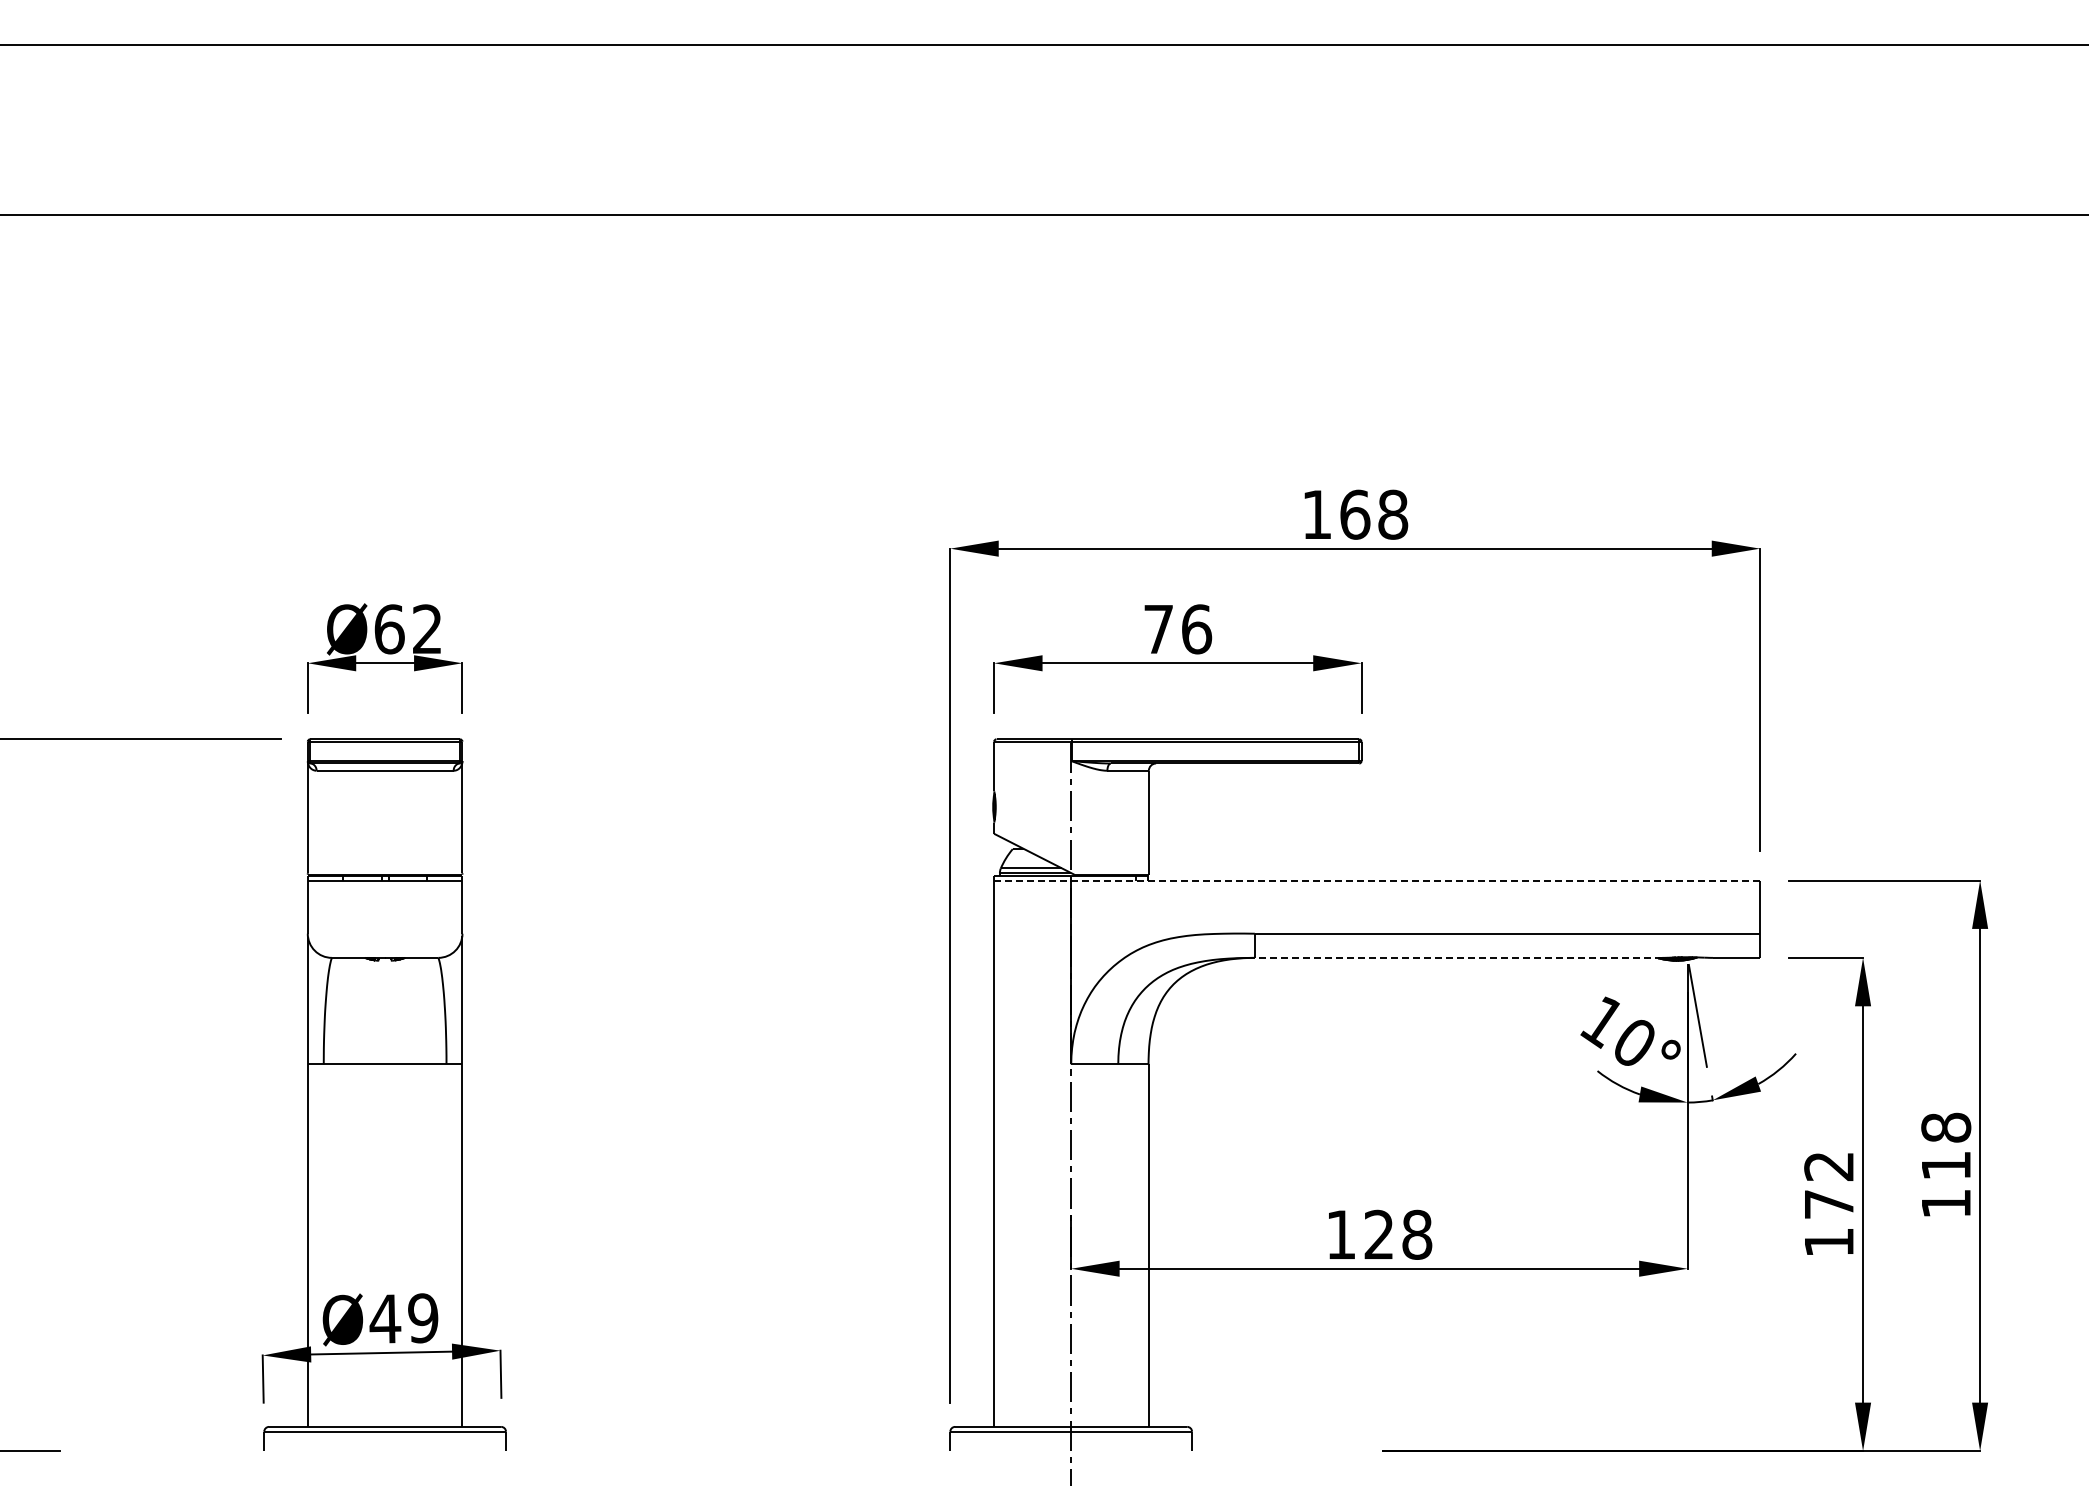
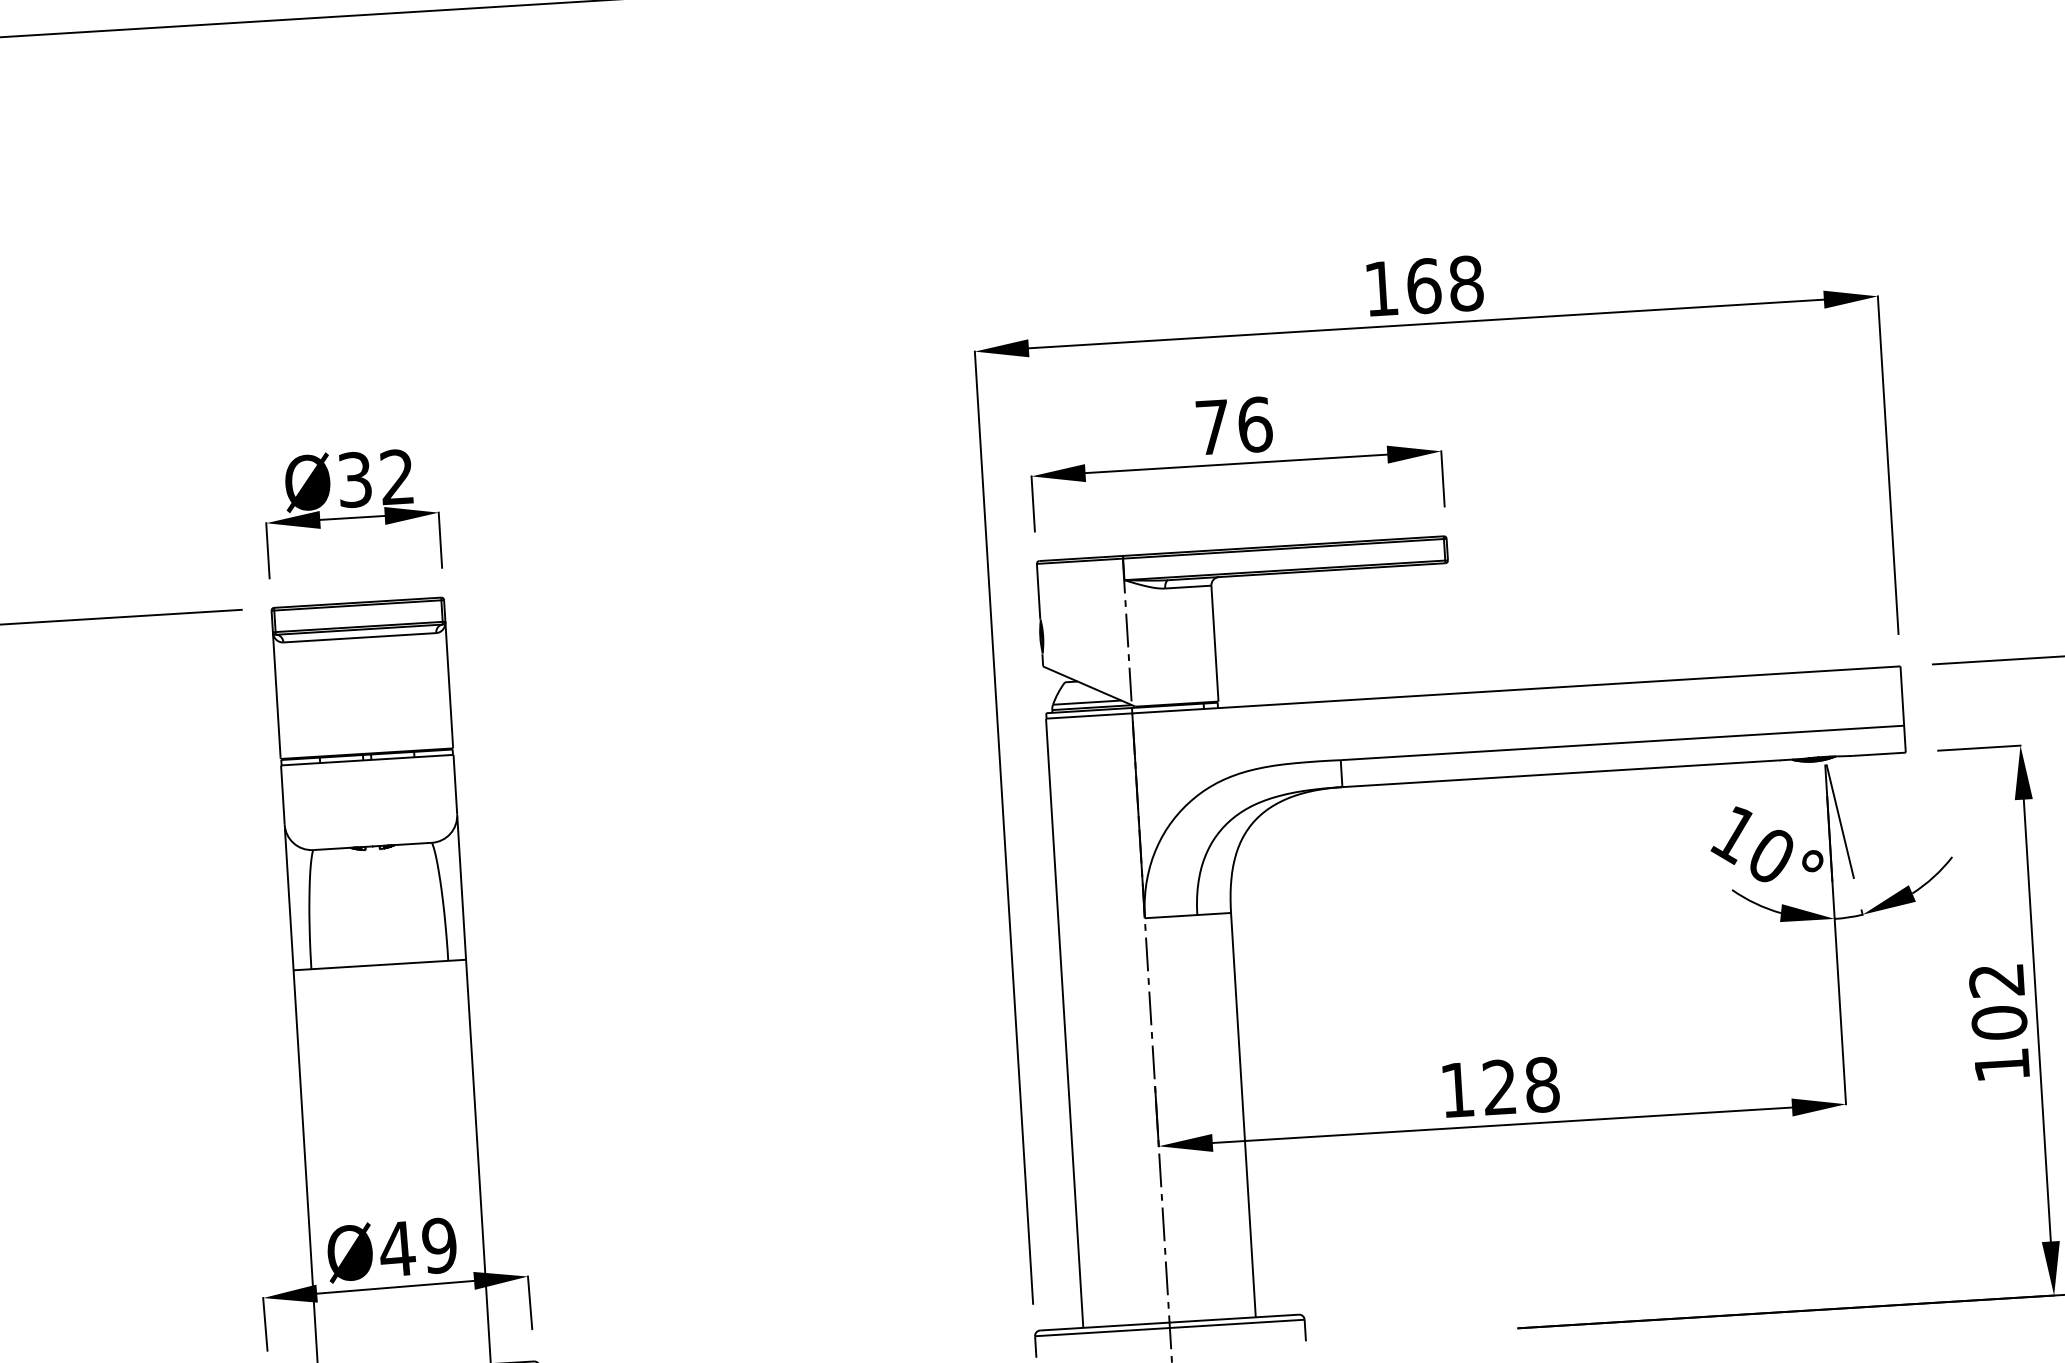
text: (389, 629) -> (355, 479), Ø62 -> Ø32
line: (1377, 880) -> (1473, 692), dashed -> solid
line: (1458, 957) -> (1569, 772), dashed -> solid
text: (1829, 1204) -> (1999, 1022), 172 -> 102

